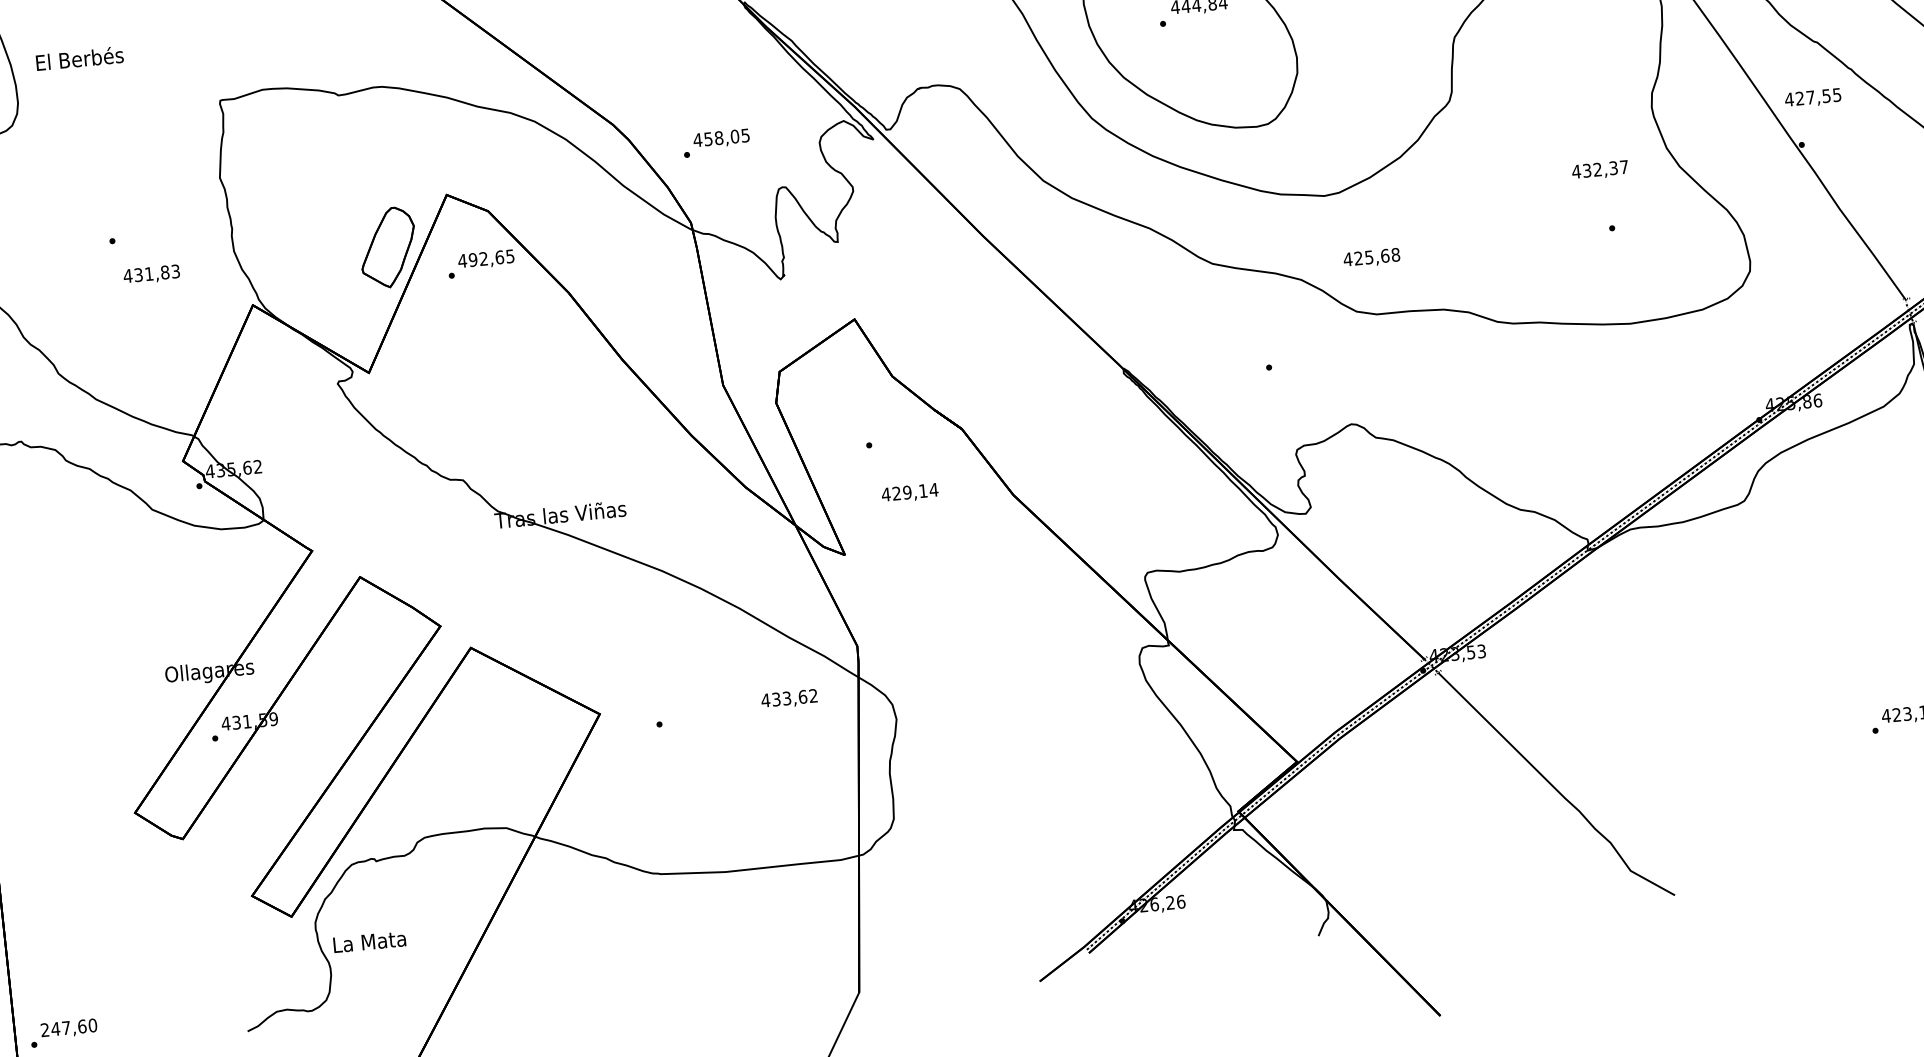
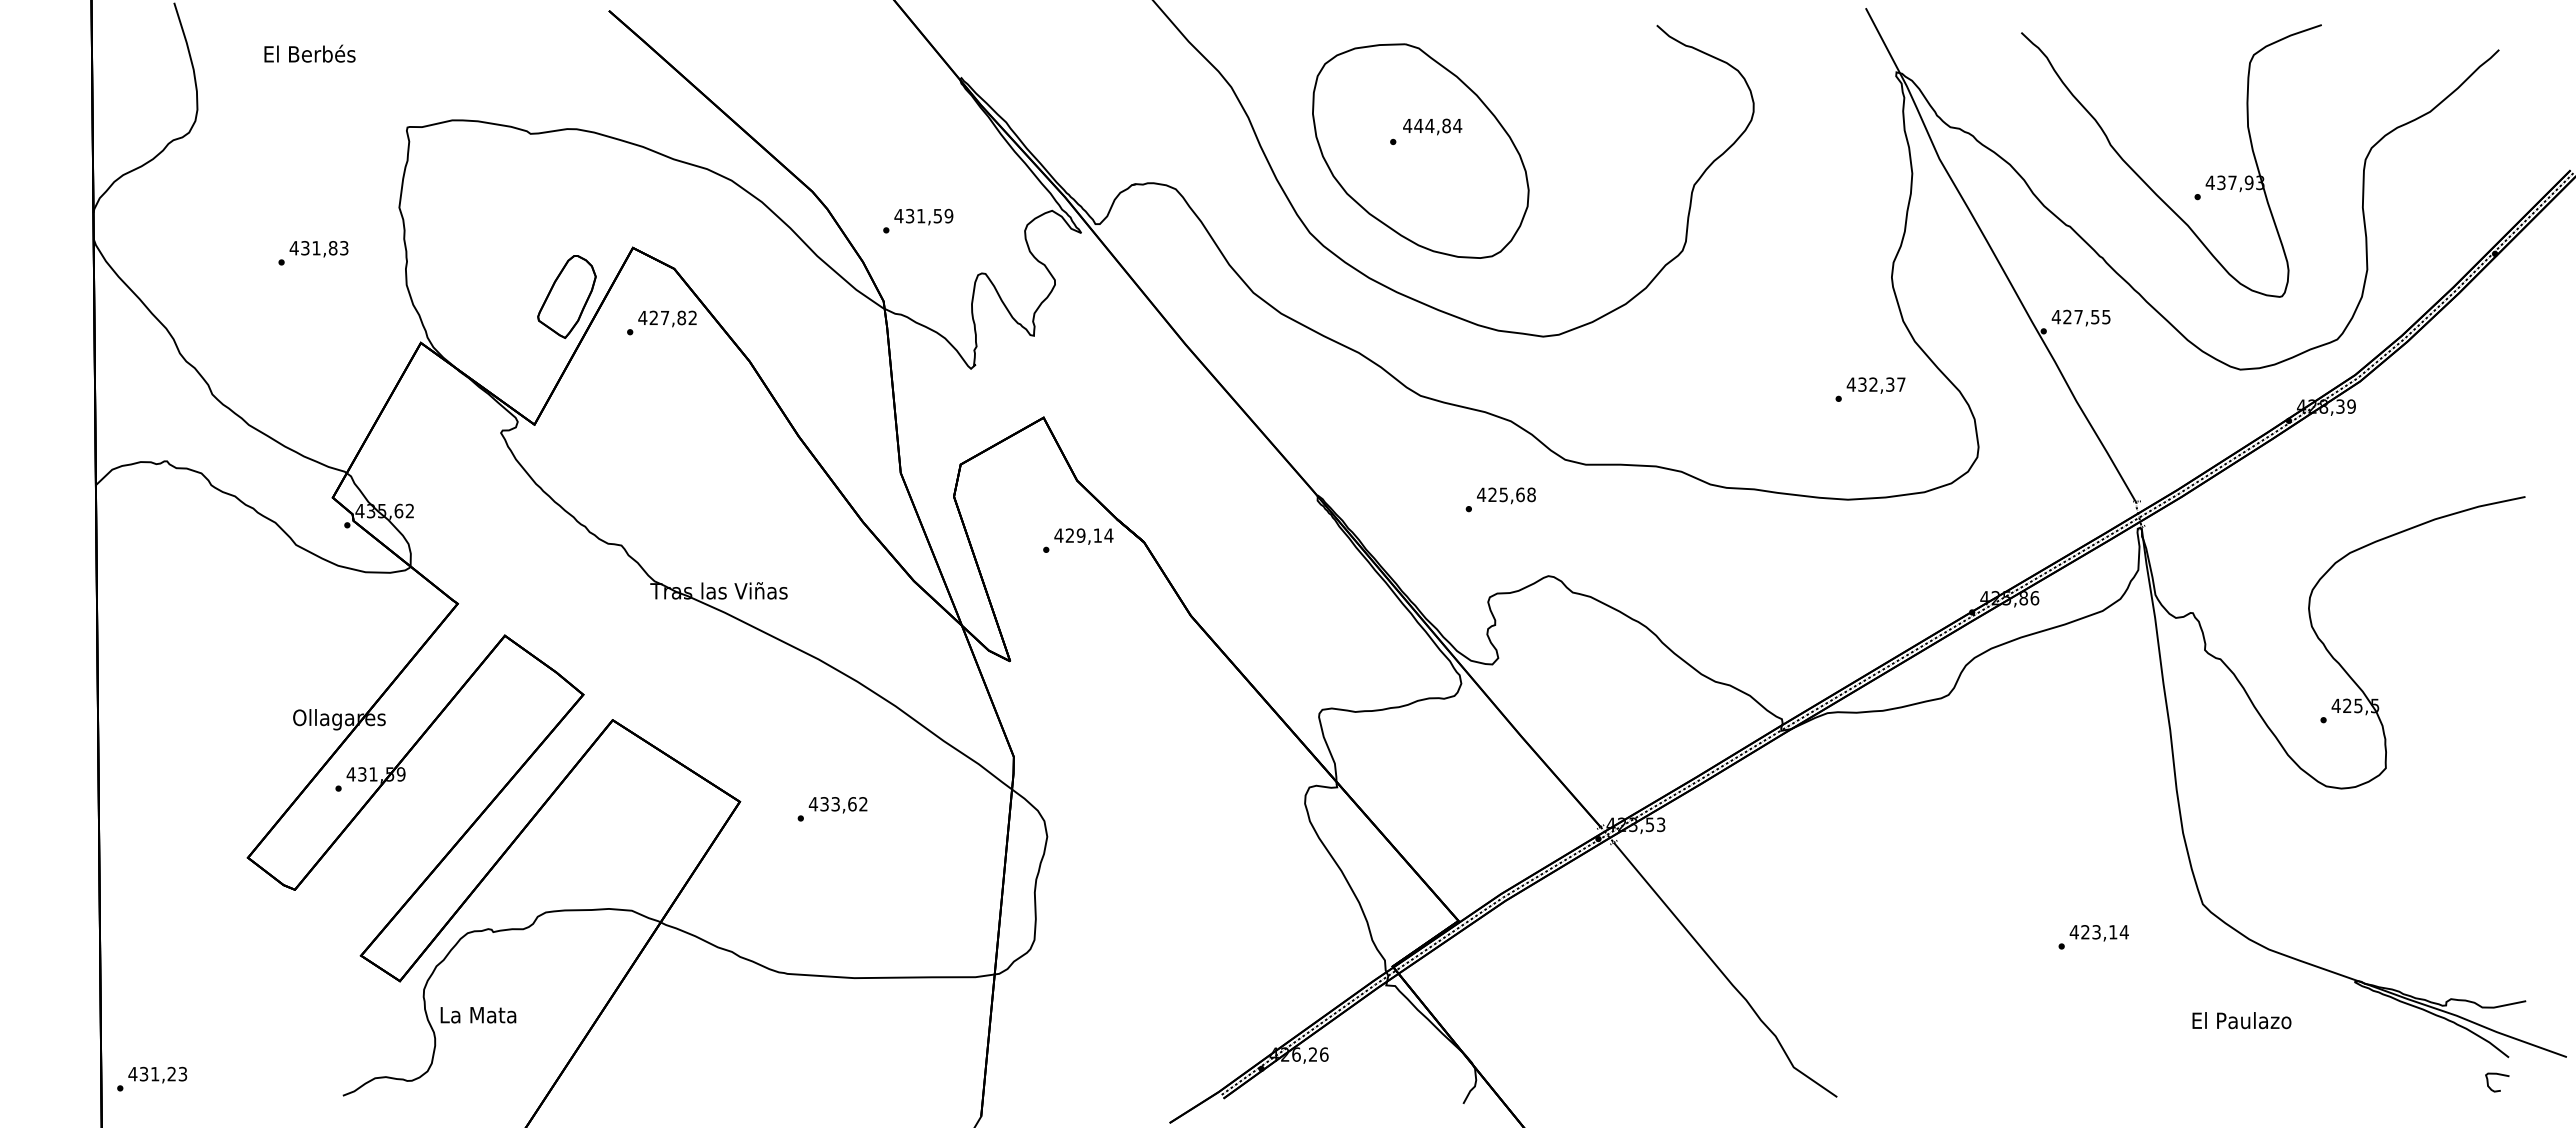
text: (79, 58) -> (309, 53), moved
text: (1812, 97) -> (2080, 317), moved
text: (726, 136) -> (929, 215), 458,05 -> 431,59
text: (1599, 170) -> (1875, 385), moved
text: (490, 257) -> (672, 317), 492,65 -> 427,82
text: (1371, 257) -> (1506, 495), moved
text: (151, 275) -> (318, 249), moved
text: (909, 493) -> (1083, 536), moved
text: (788, 699) -> (837, 805), moved
text: (68, 1027) -> (157, 1073), 247,60 -> 431,23

